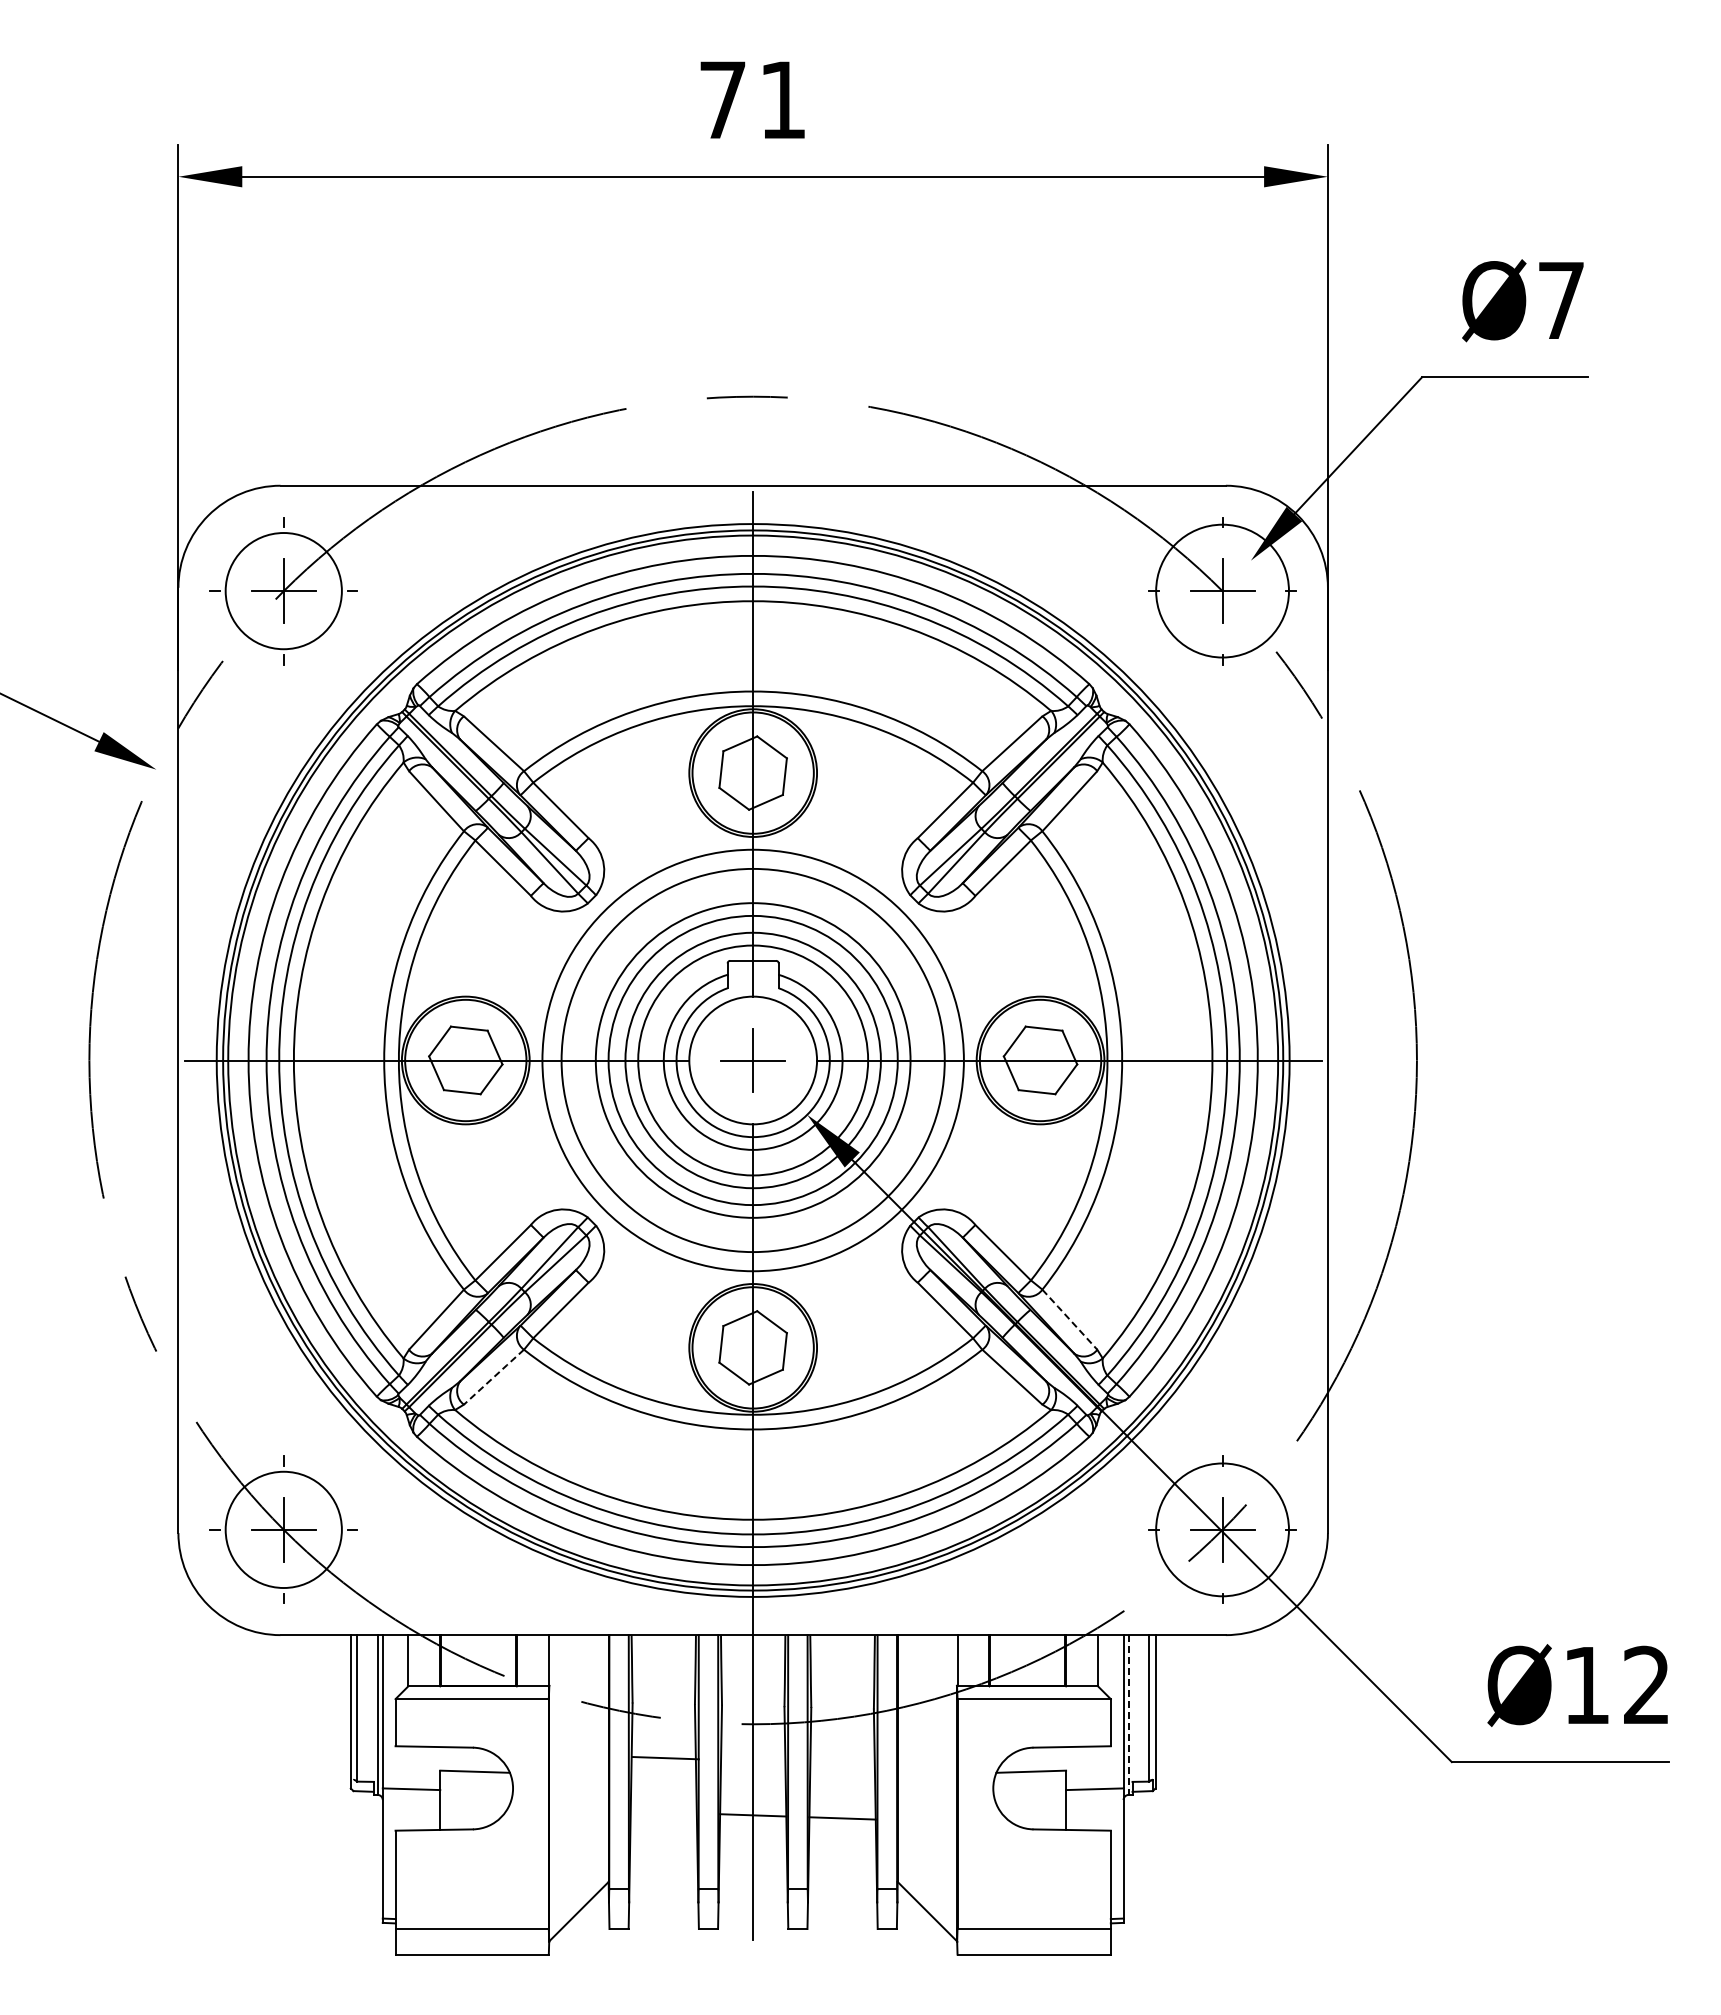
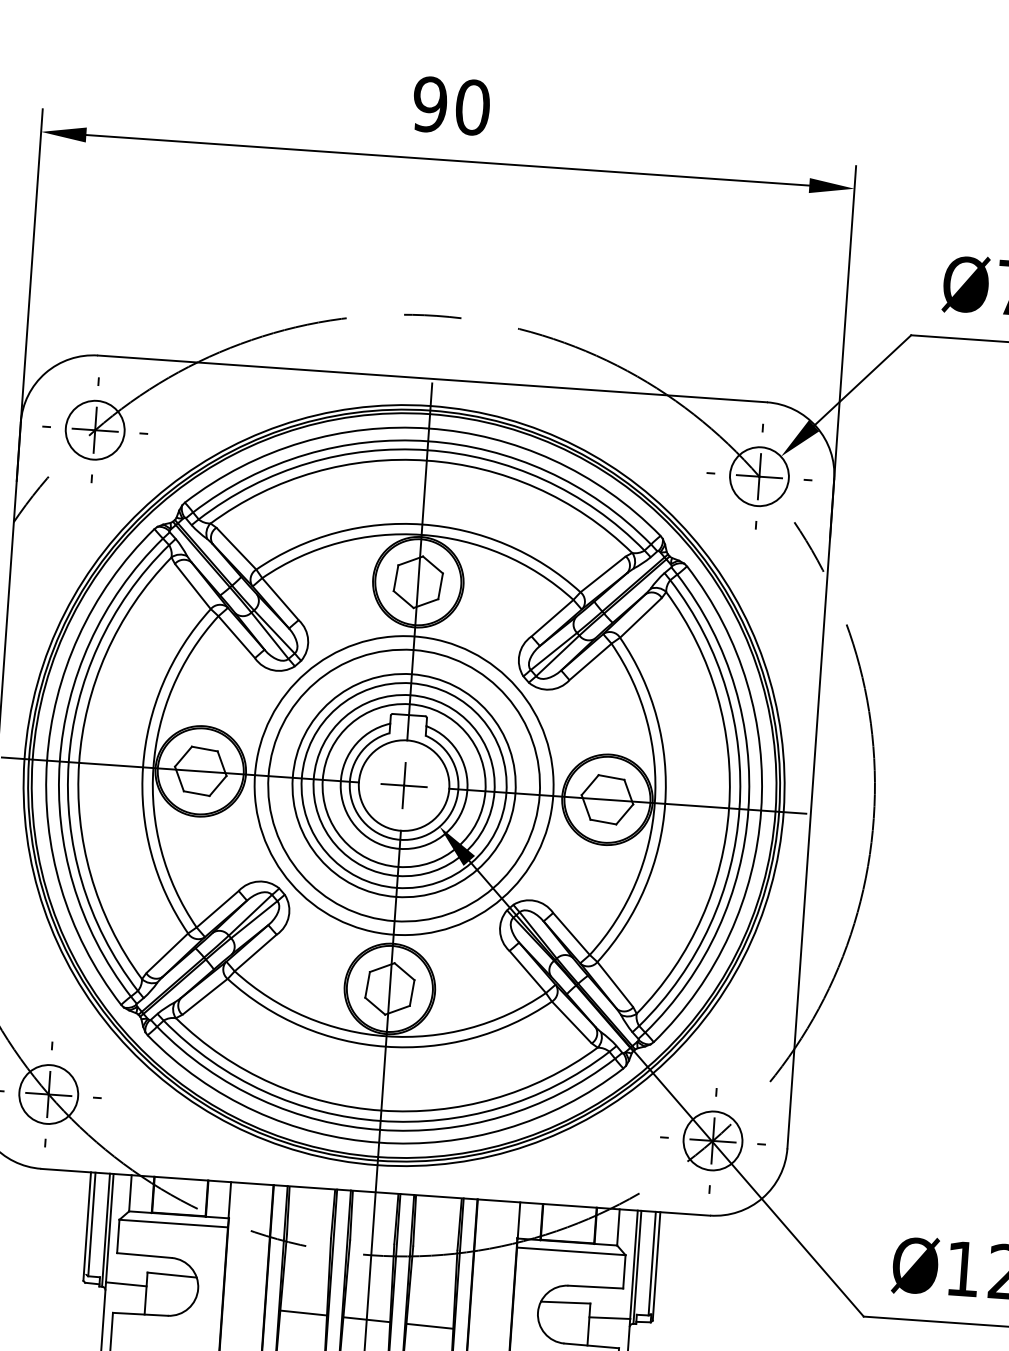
text: (752, 99) -> (451, 105), 71 -> 90
circle: (283, 590) -> (95, 429), size x0.71
circle: (1222, 590) -> (759, 476), size x0.62
line: (1069, 1319) -> (615, 984), dashed -> solid
line: (494, 1376) -> (205, 996), dashed -> solid
circle: (283, 1529) -> (48, 1094), size x0.71
circle: (1222, 1529) -> (712, 1140), size x0.62
line: (1128, 1715) -> (637, 1267), dashed -> solid
line: (665, 1758) -> (303, 1313), moved

